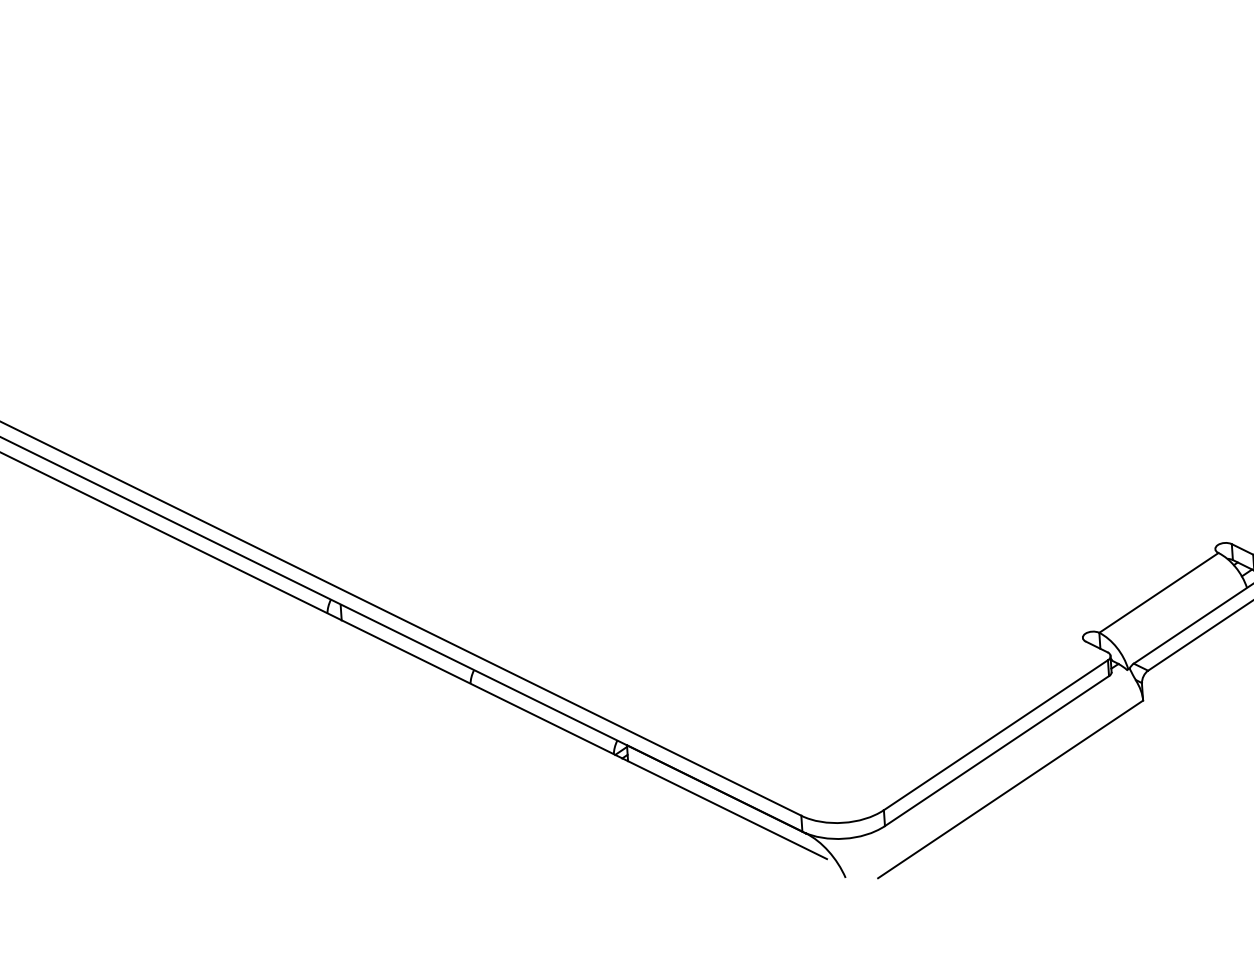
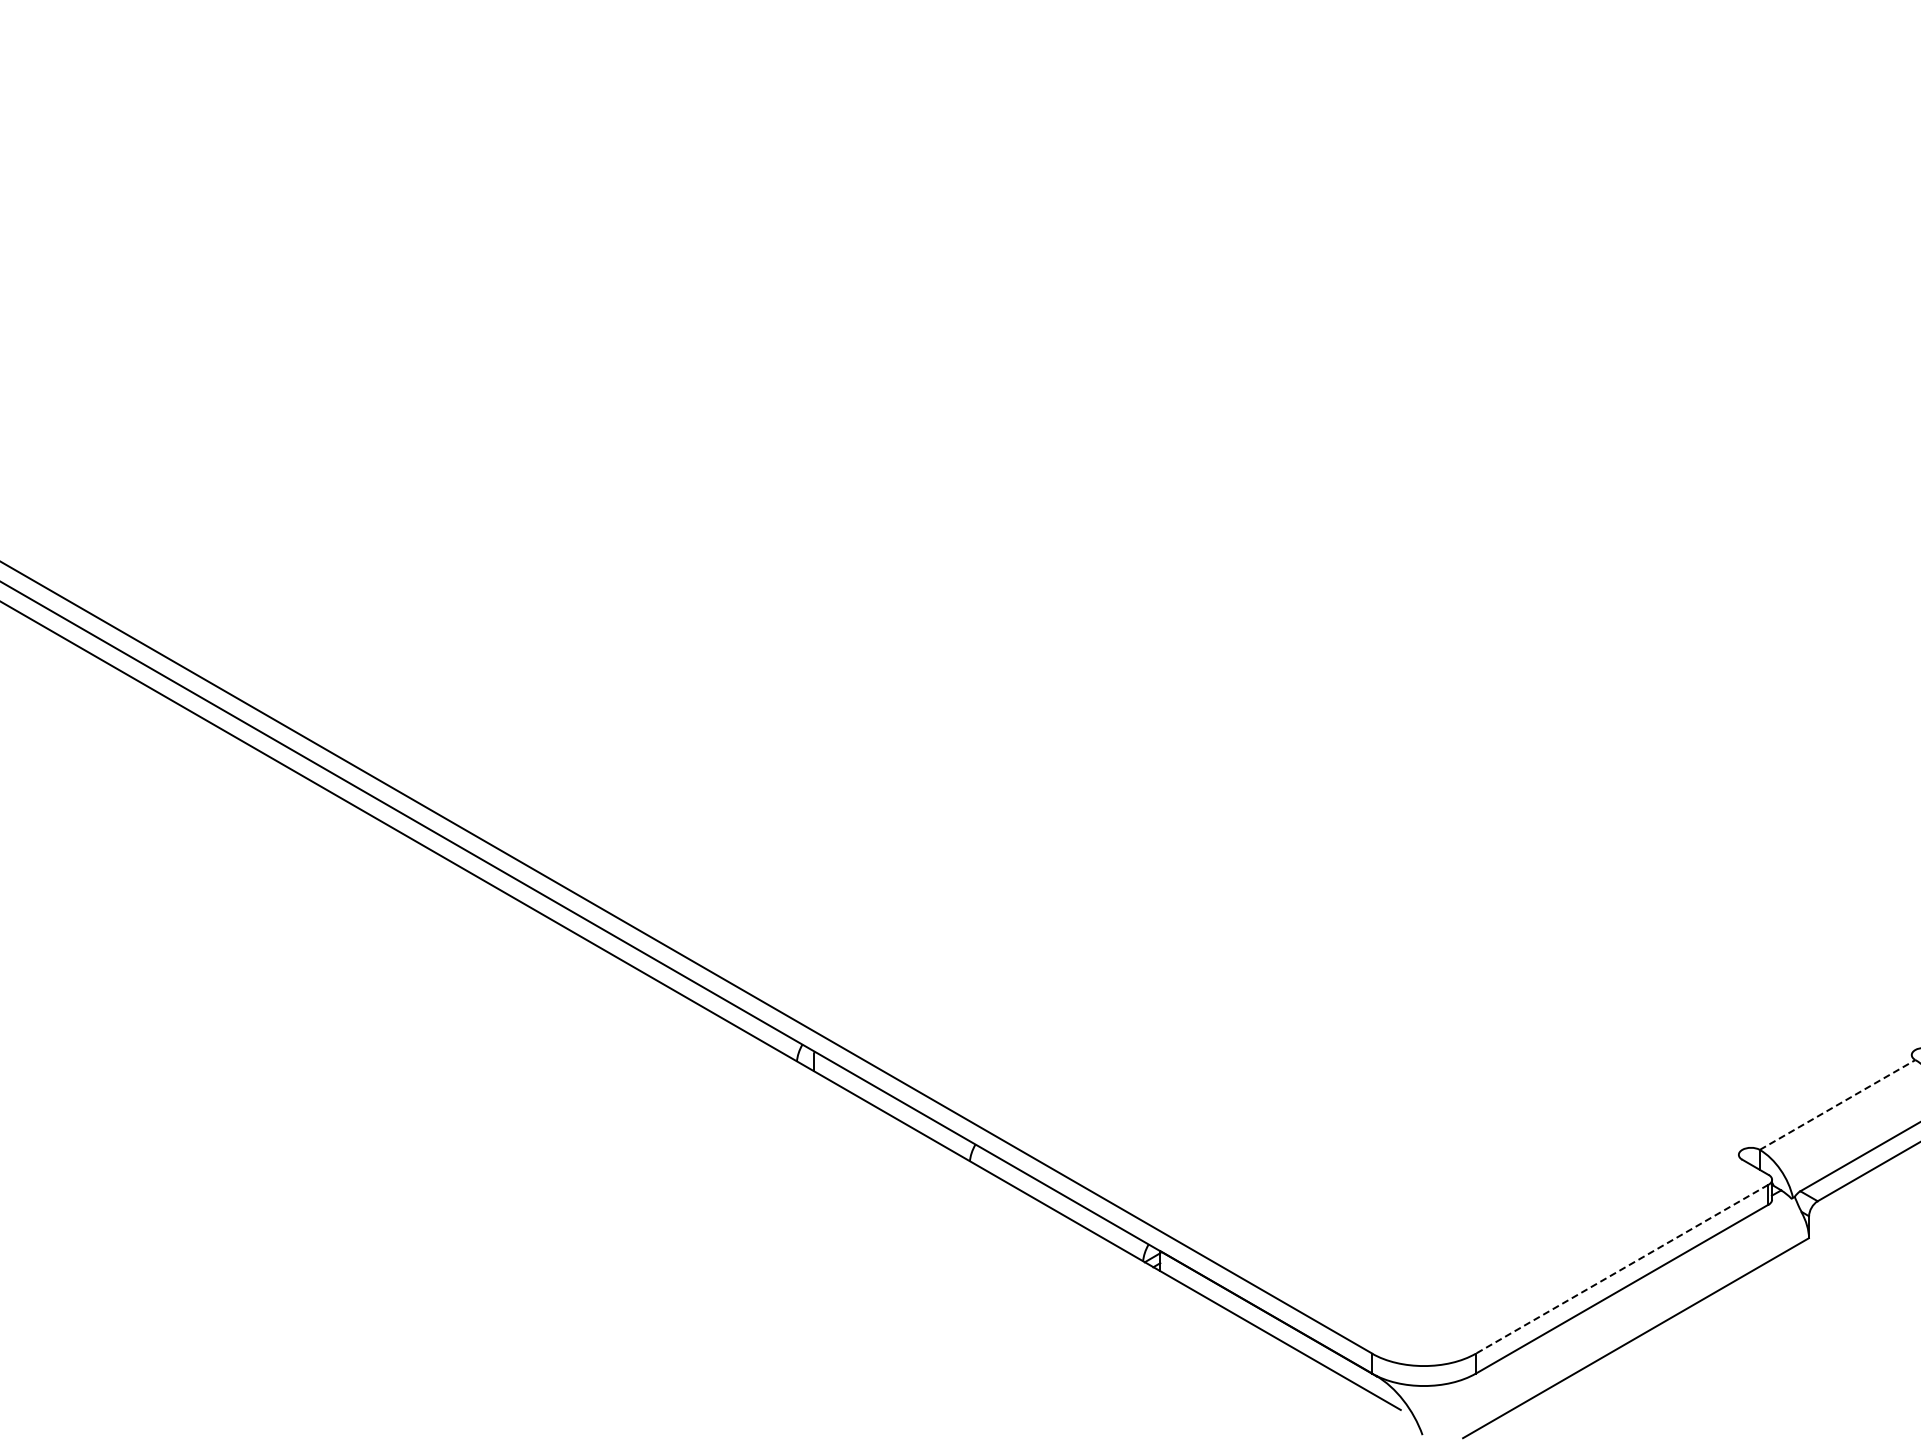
line: (1158, 592) -> (1837, 1104), solid -> dashed
line: (996, 735) -> (1622, 1269), solid -> dashed

